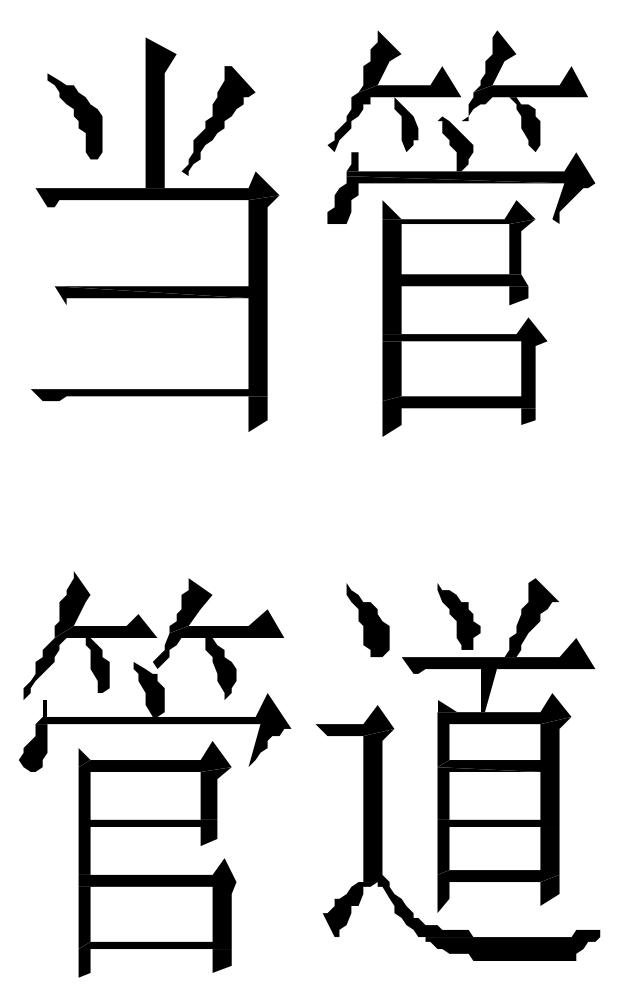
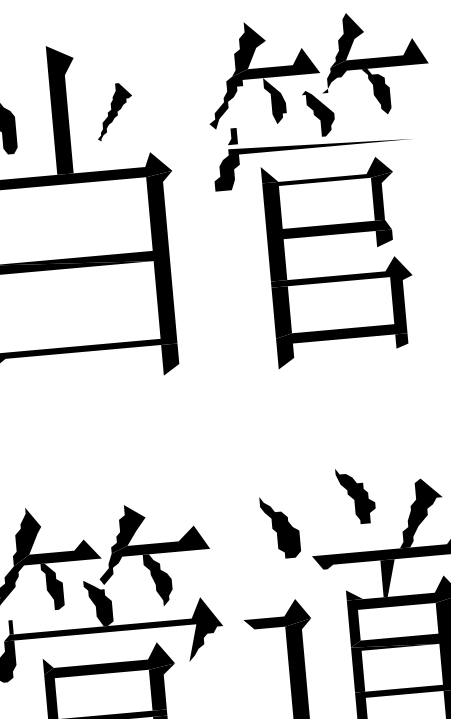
part: (218, 120) -> (114, 111), size x0.6
fill: (470, 188) -> (335, 150), removed
part: (458, 616) -> (355, 495), moved

